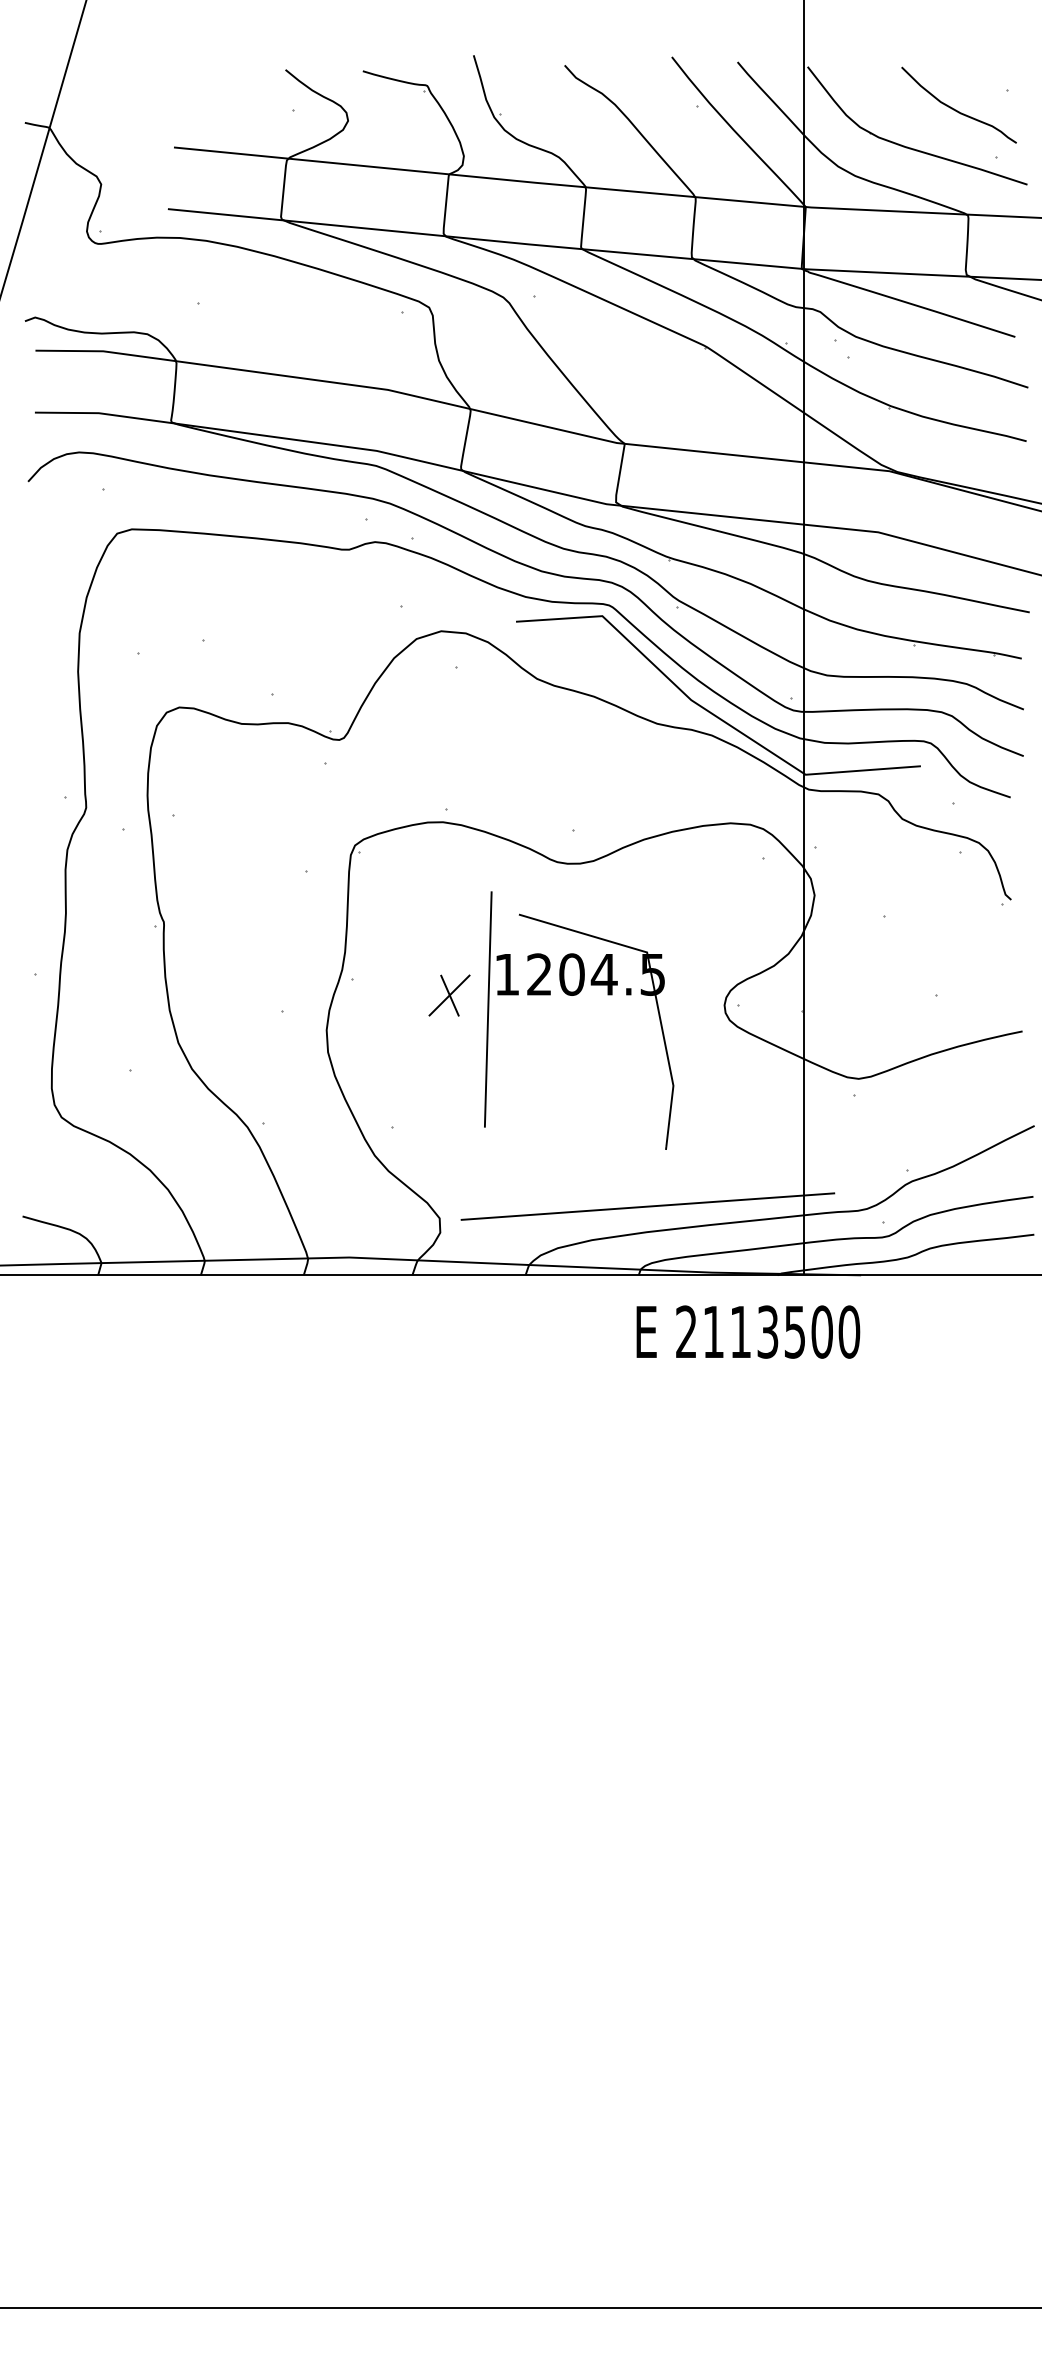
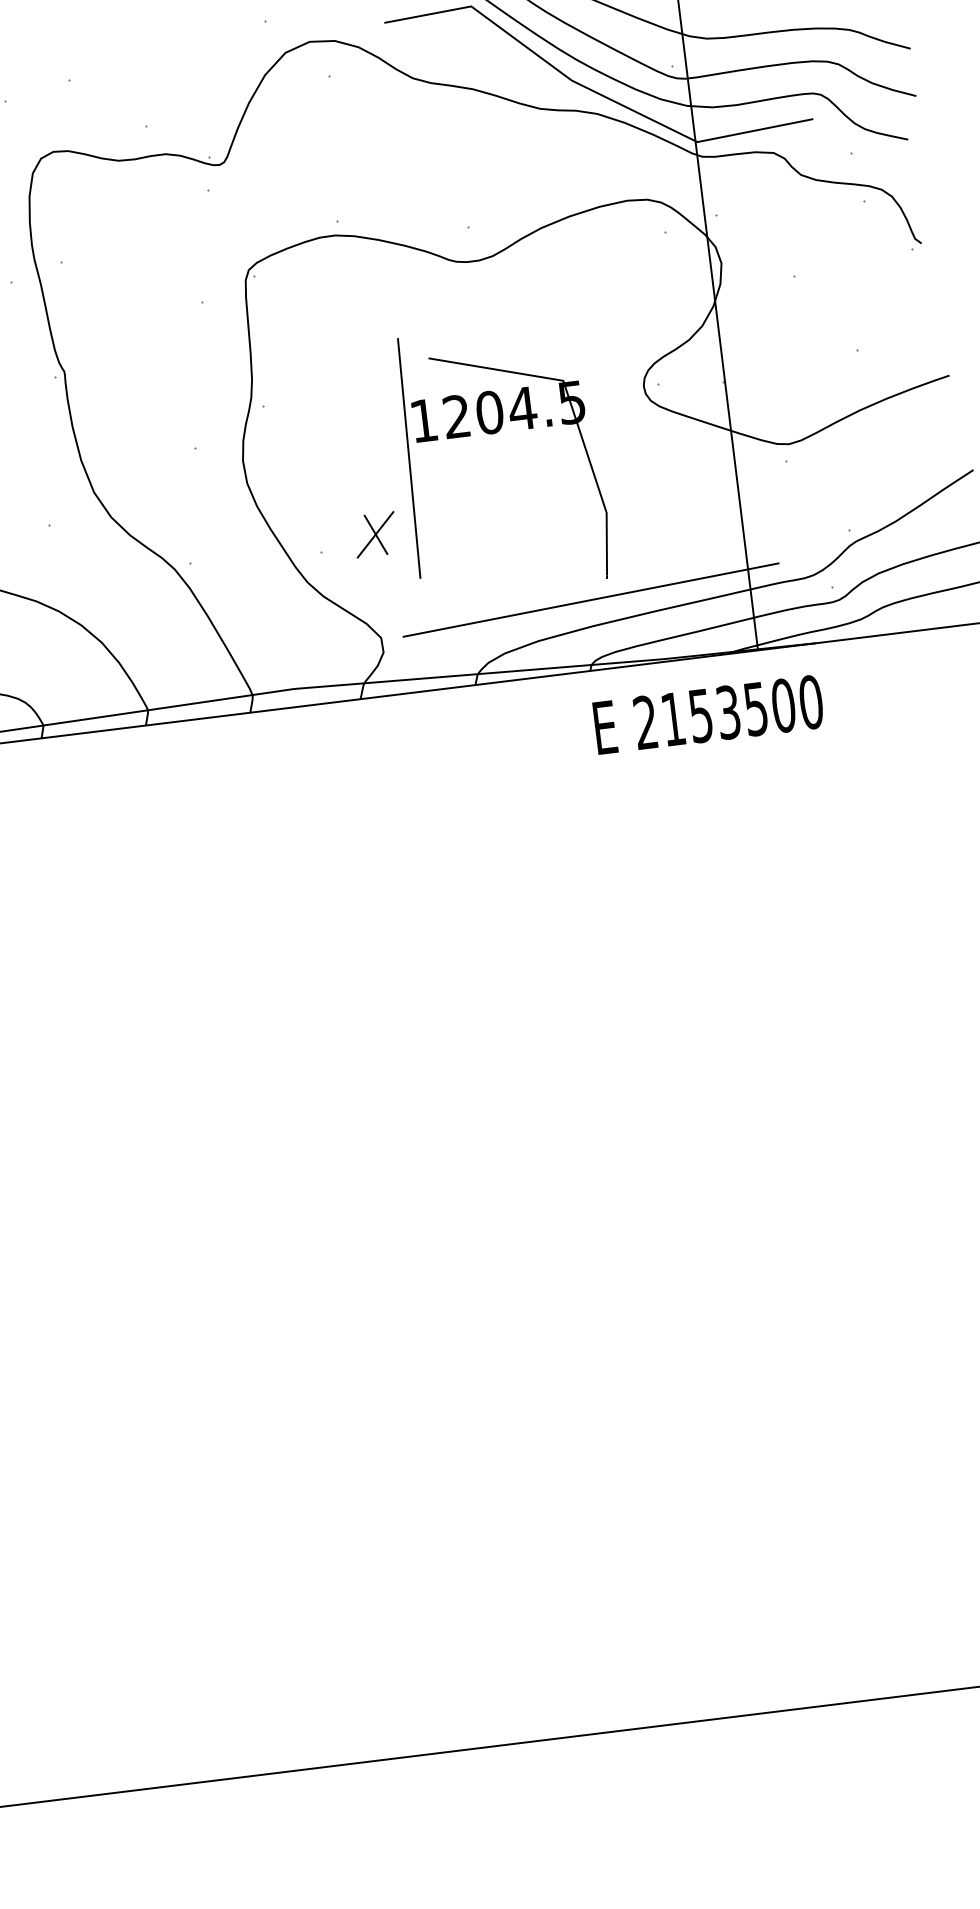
part: (449, 995) -> (375, 534), moved
part: (576, 995) -> (497, 433), moved
text: (740, 1332) -> (700, 716), 2113500 -> 2153500

